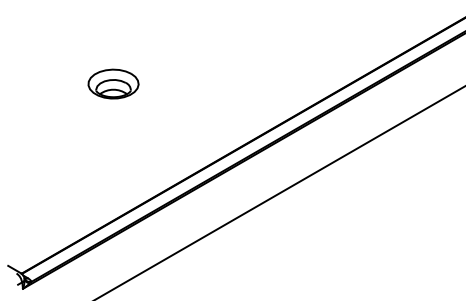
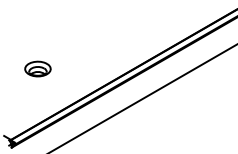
part: (112, 82) -> (37, 68), moved

